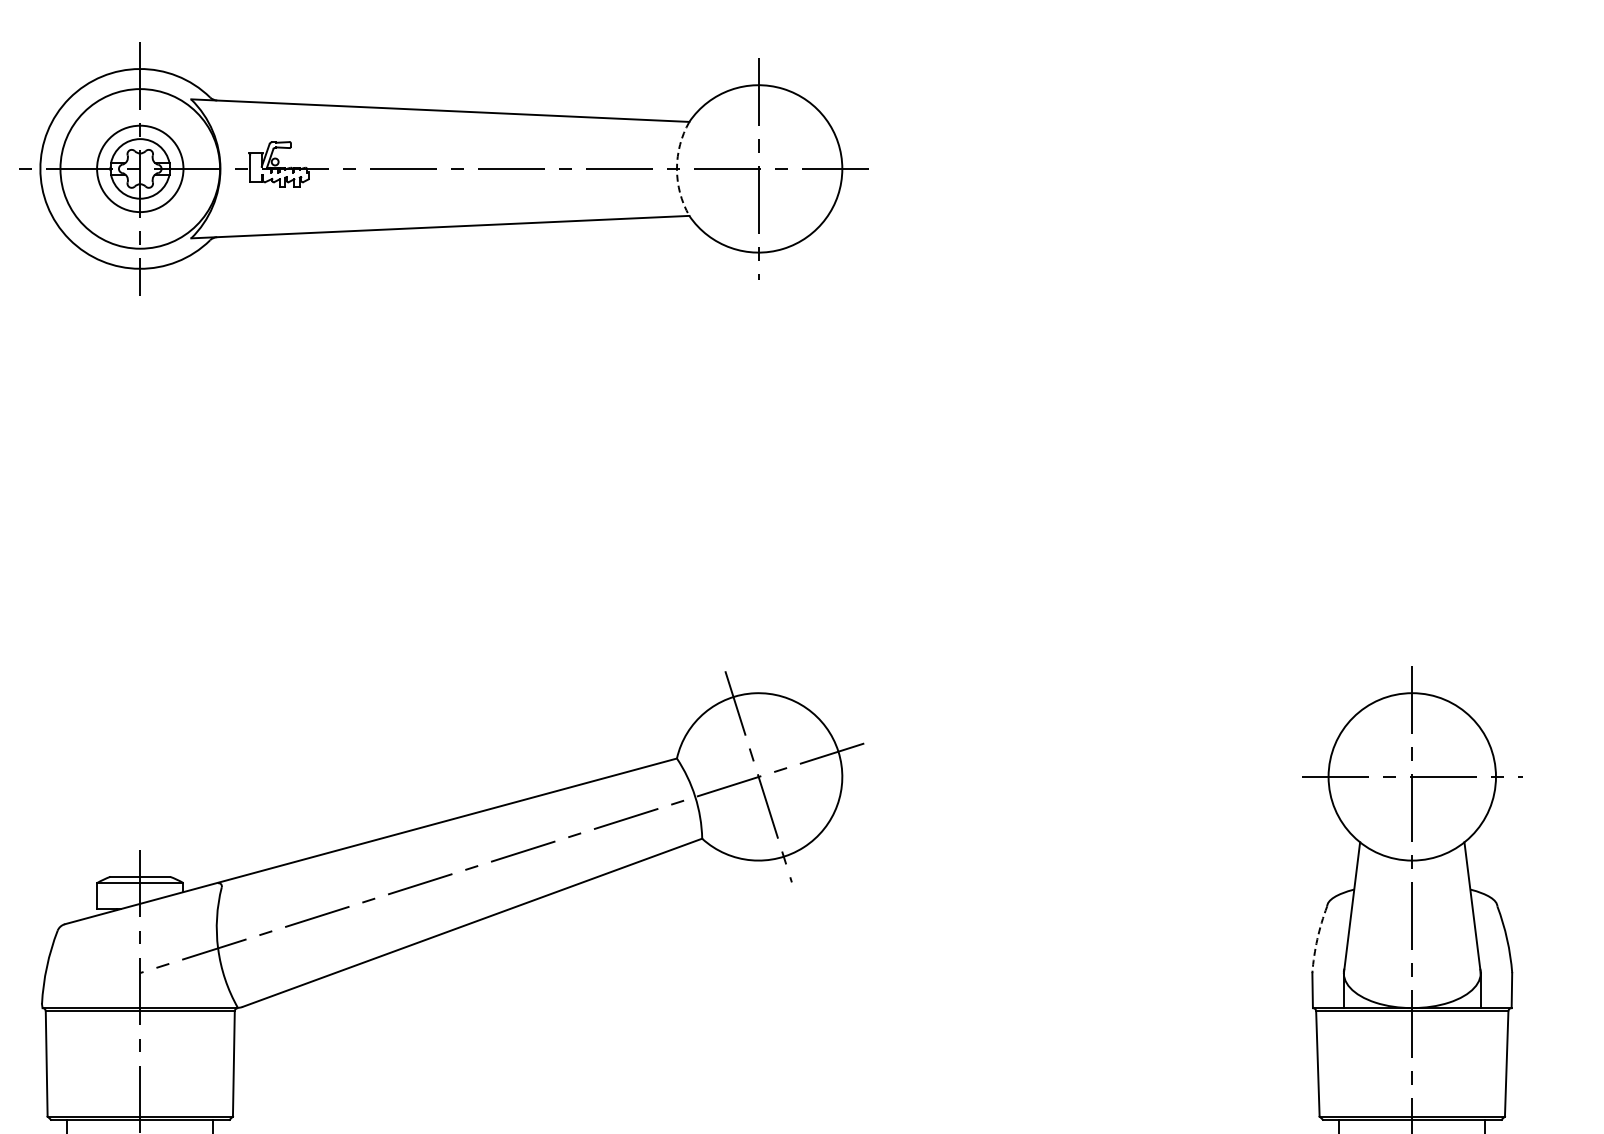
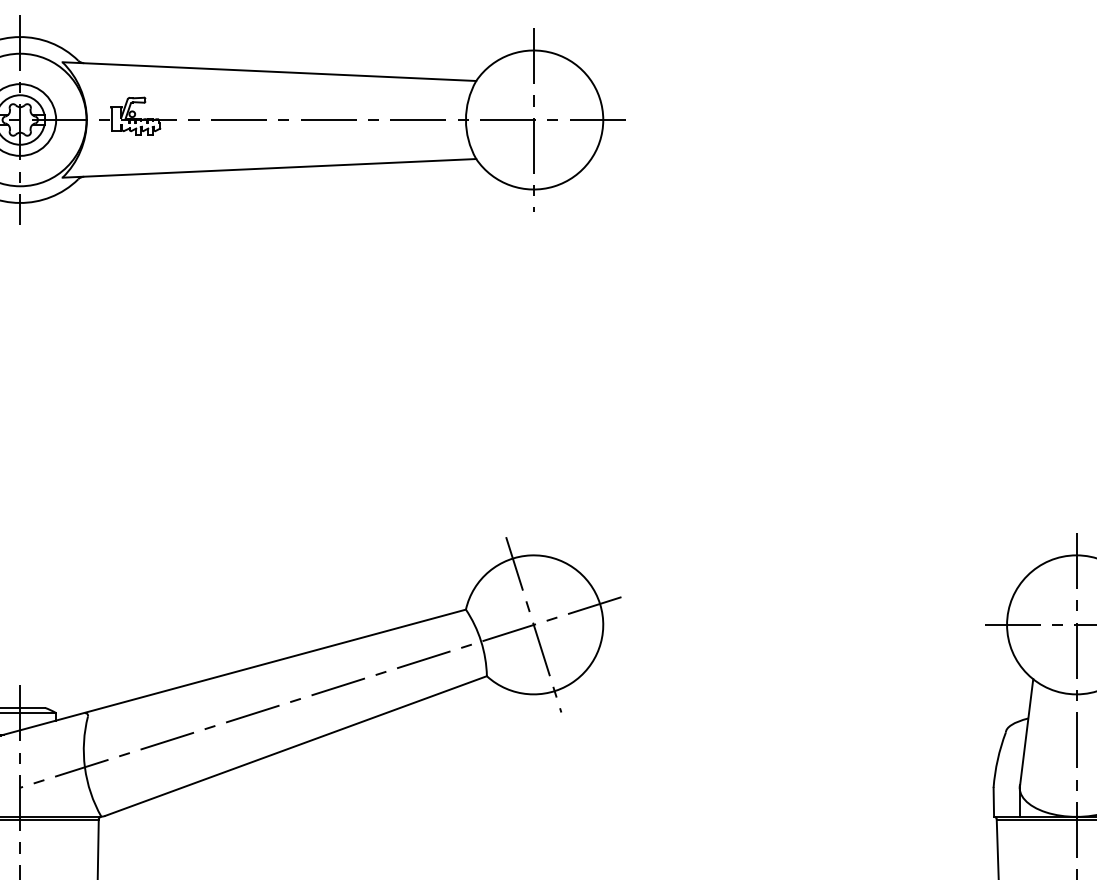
arc: (676, 168) -> (465, 119), dashed -> solid
arc: (1317, 939) -> (997, 759), dashed -> solid

